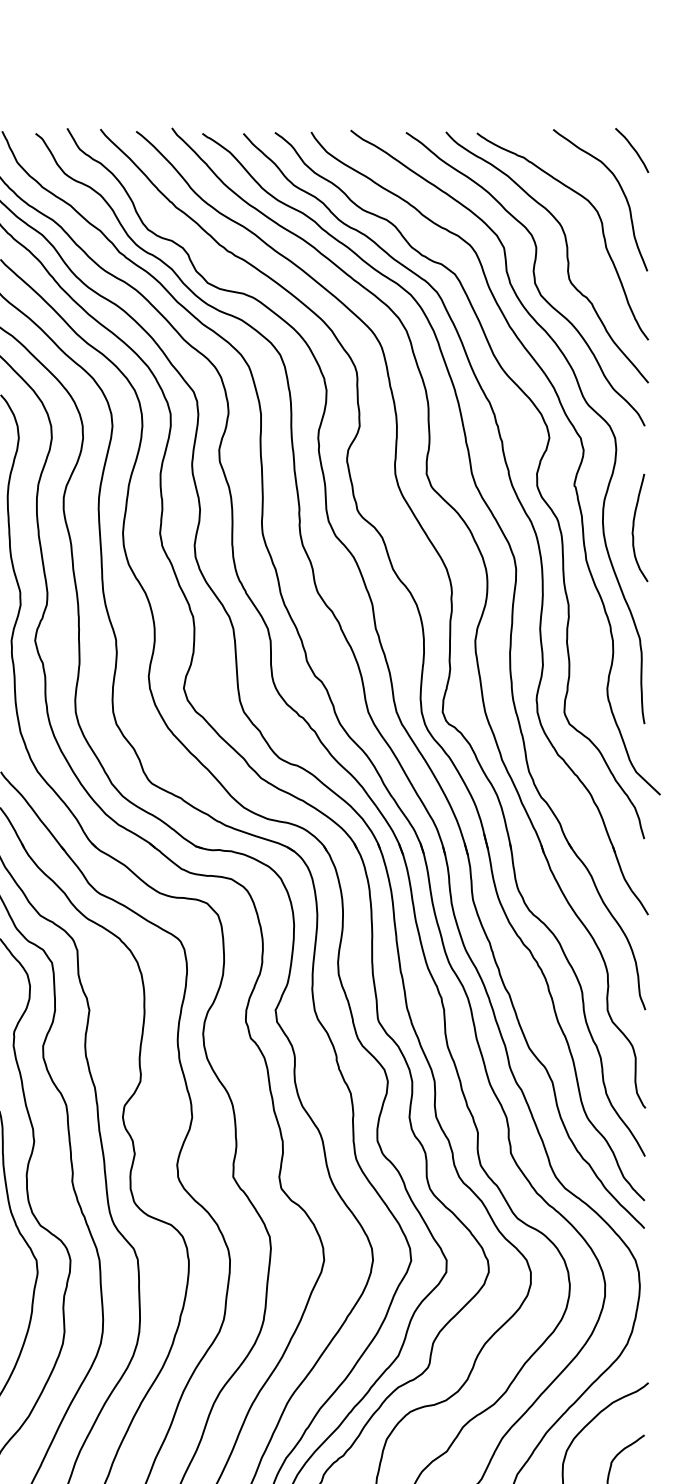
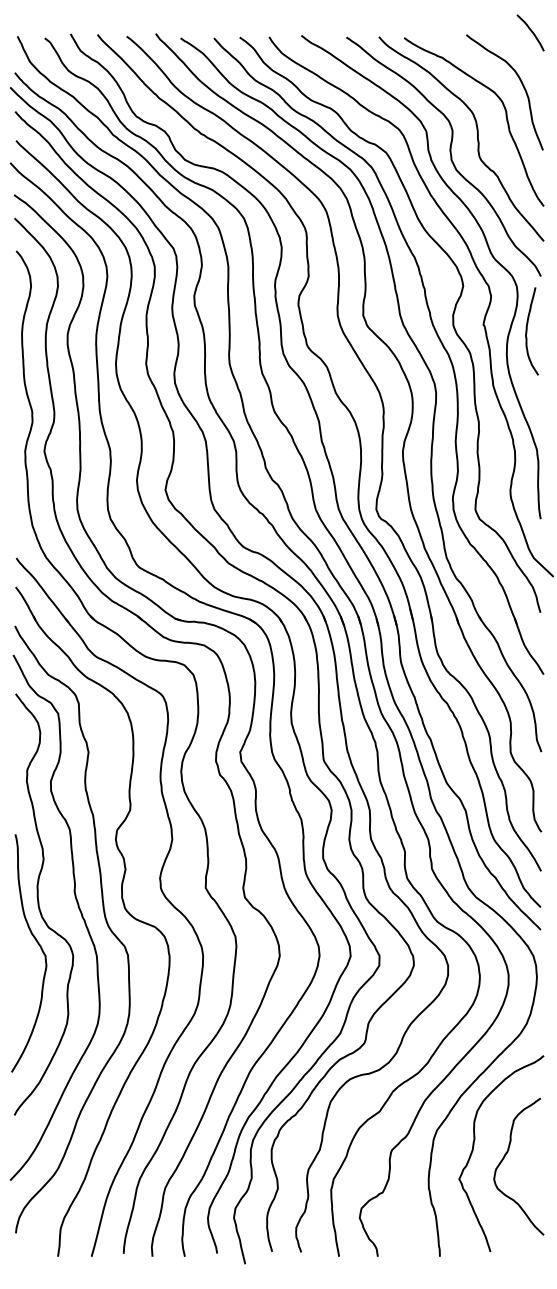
curve: (632, 148) -> (530, 31), moved
curve: (634, 528) -> (527, 331), moved

